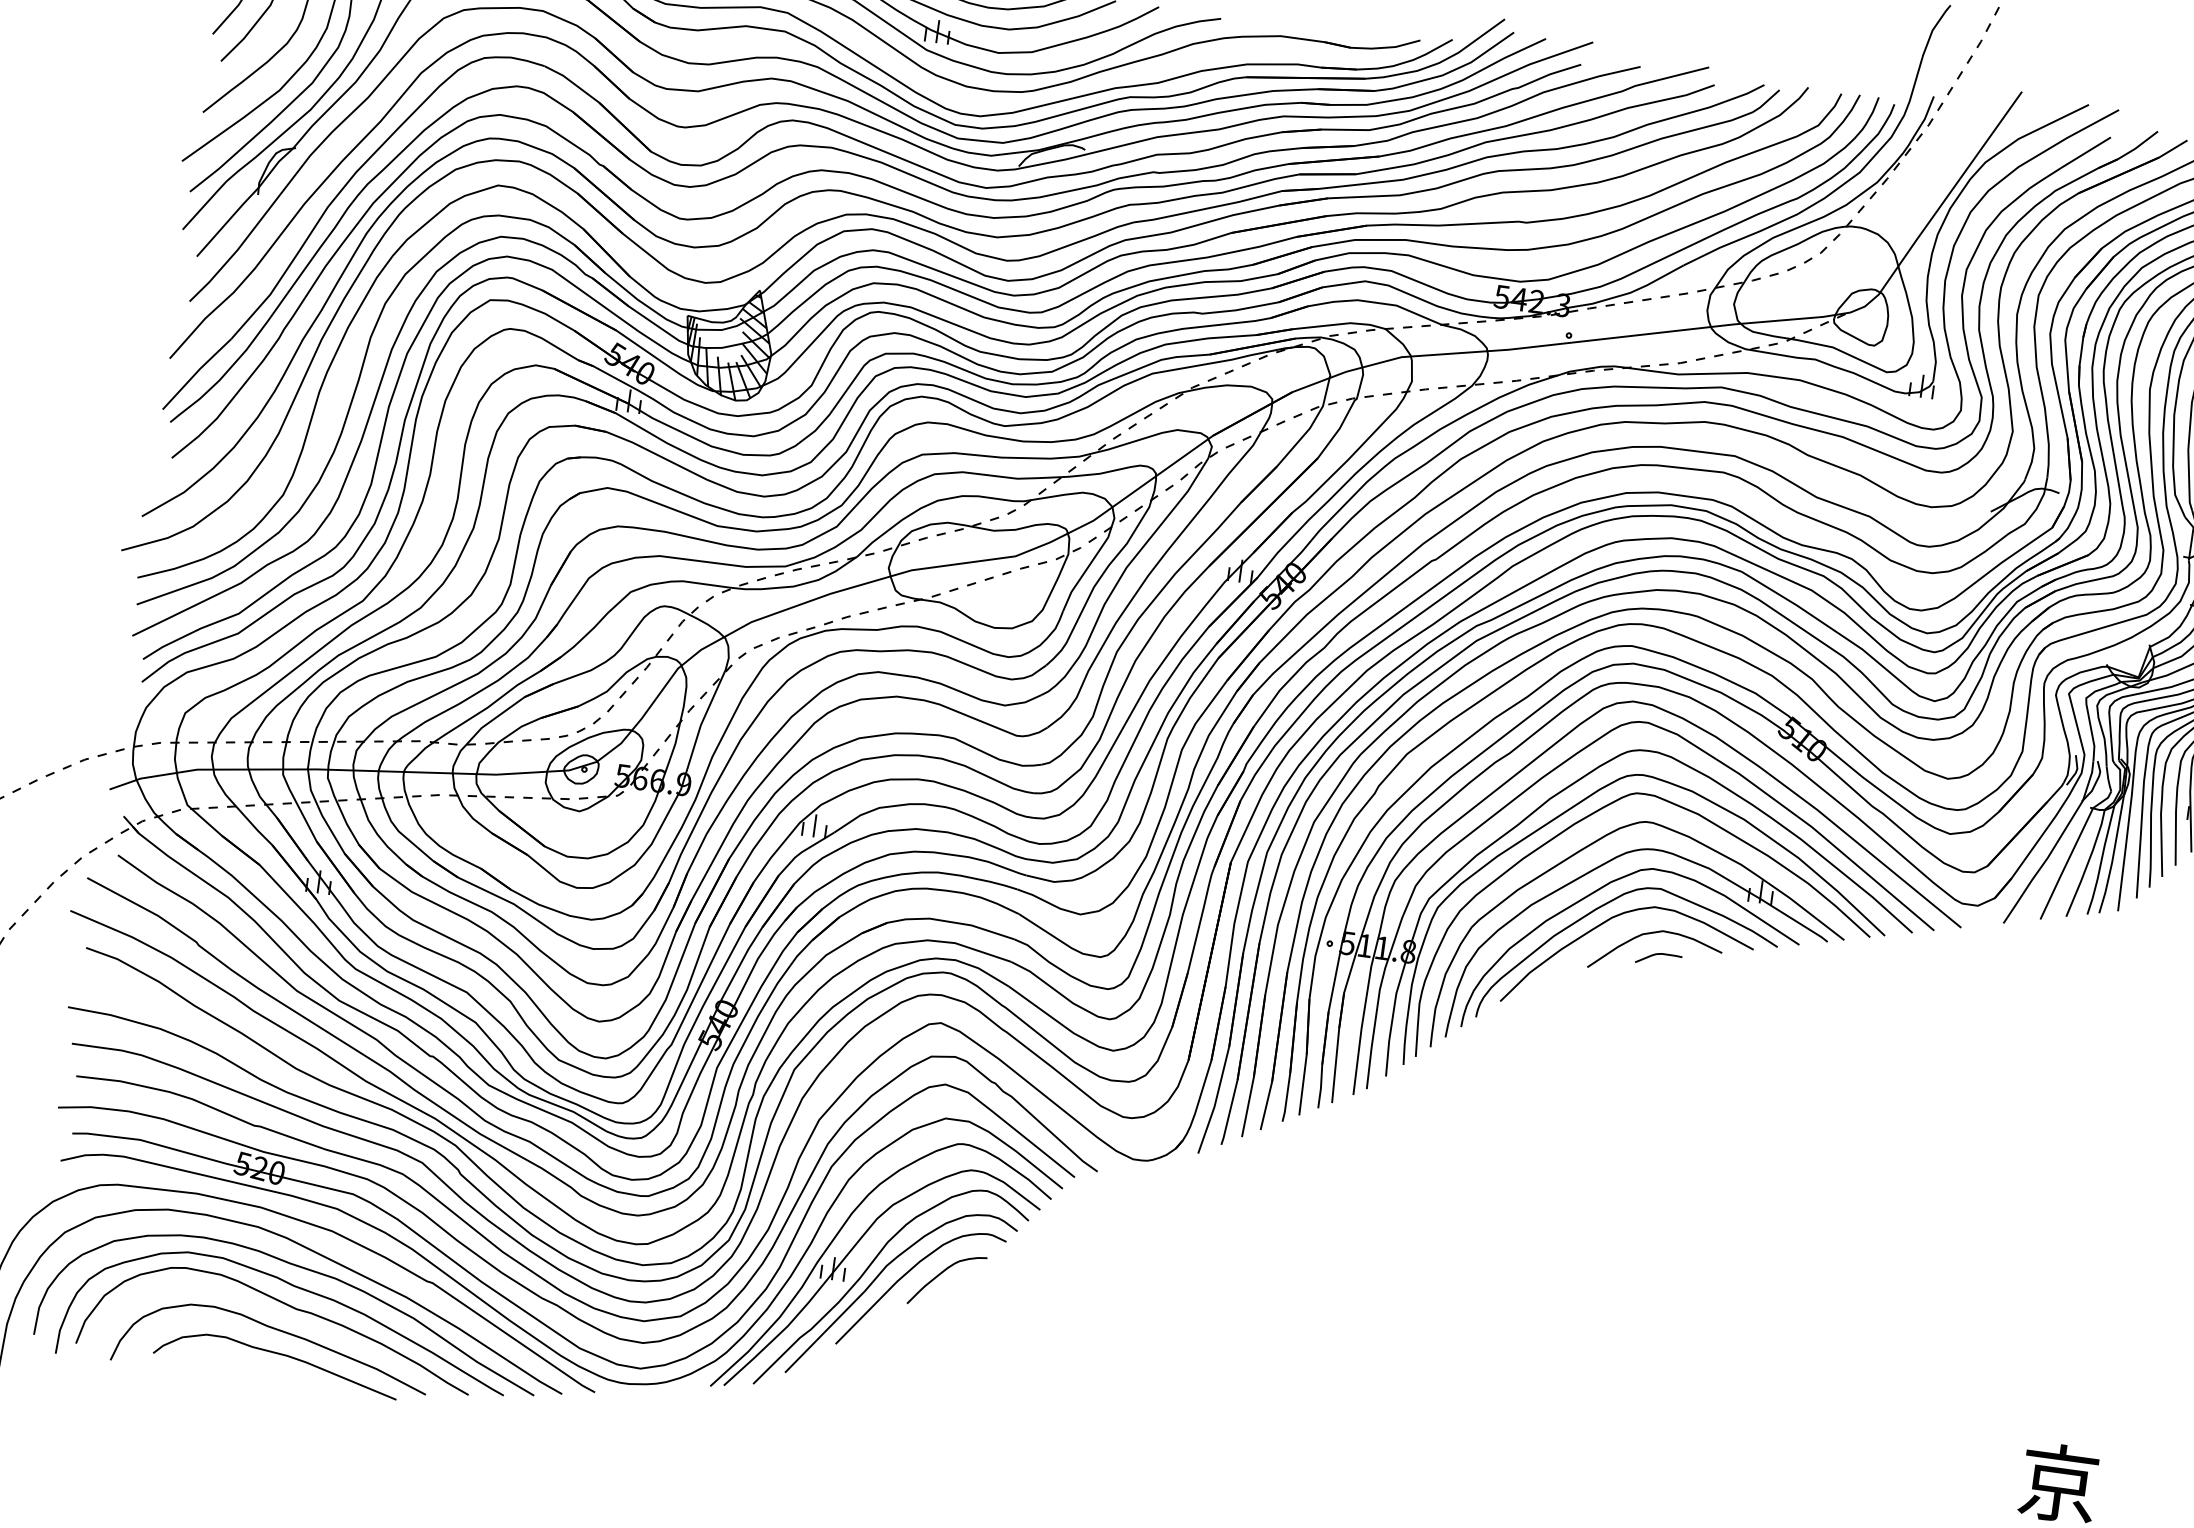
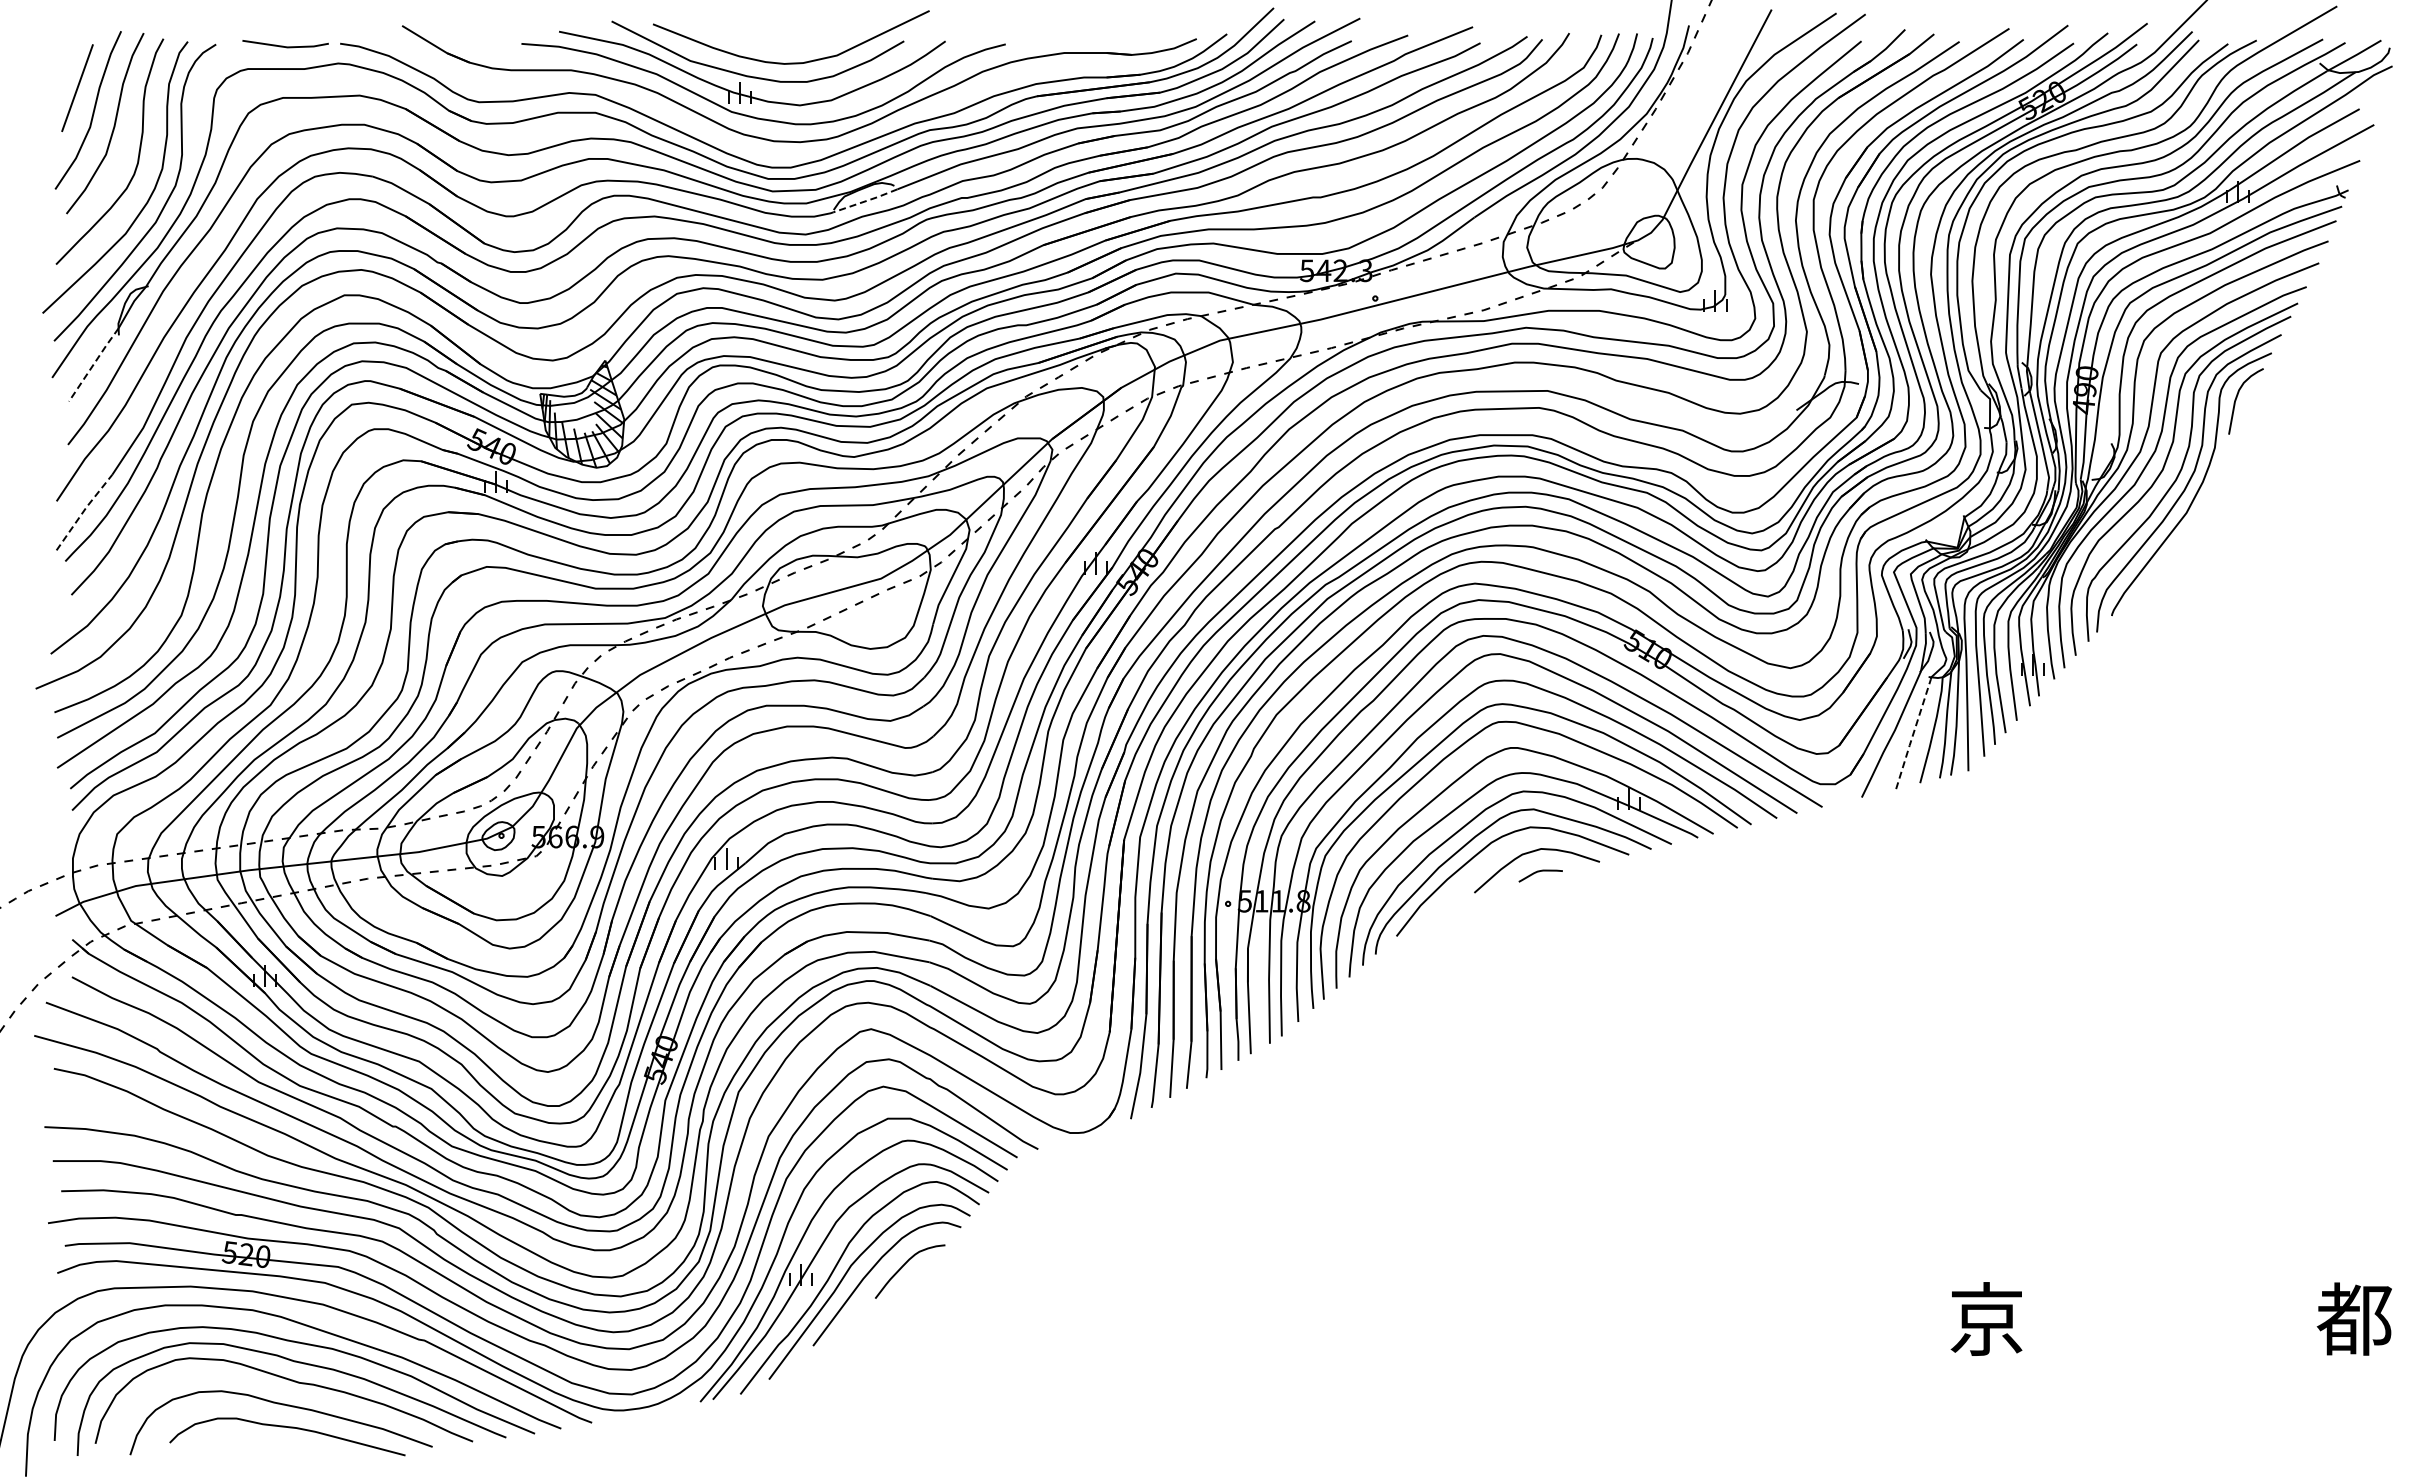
line: (1054, 162) -> (866, 201), solid -> dashed
line: (227, 221) -> (93, 364), solid -> dashed
line: (196, 372) -> (83, 511), solid -> dashed
line: (2066, 864) -> (1913, 733), solid -> dashed

